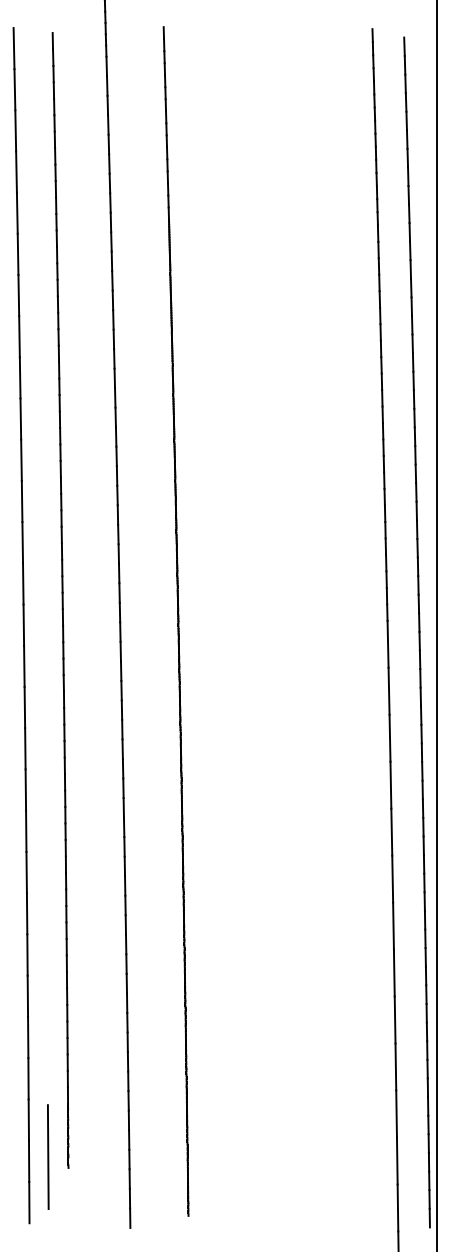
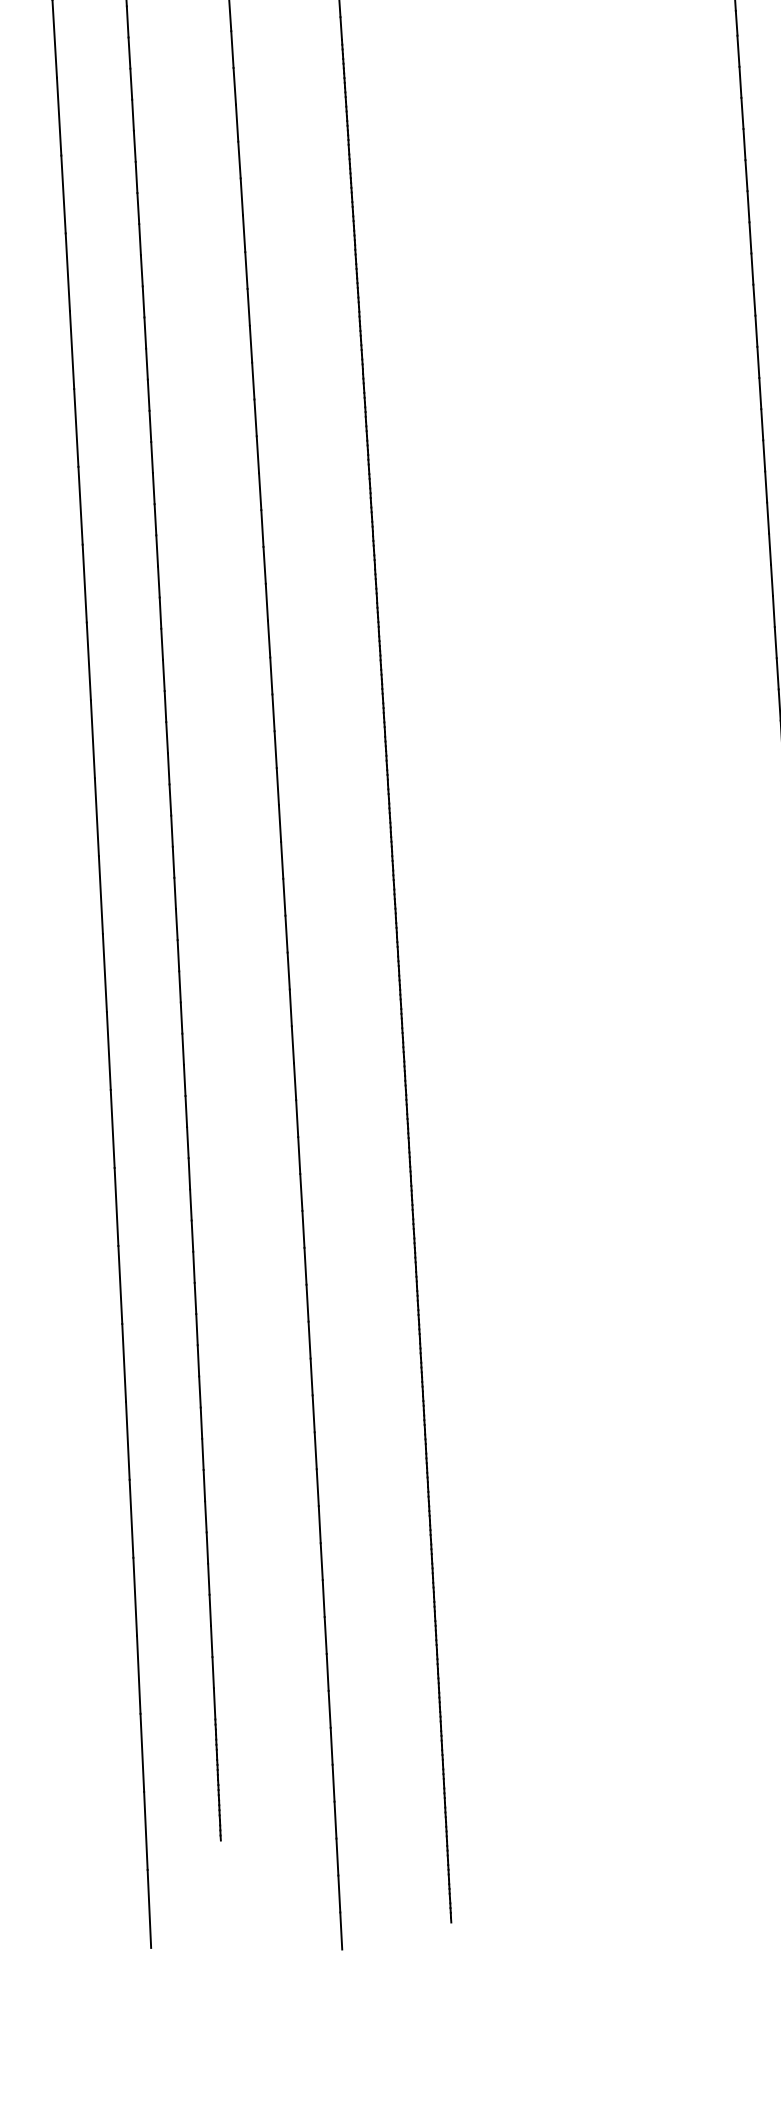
line: (48, 1156) -> (182, 1820), removed

